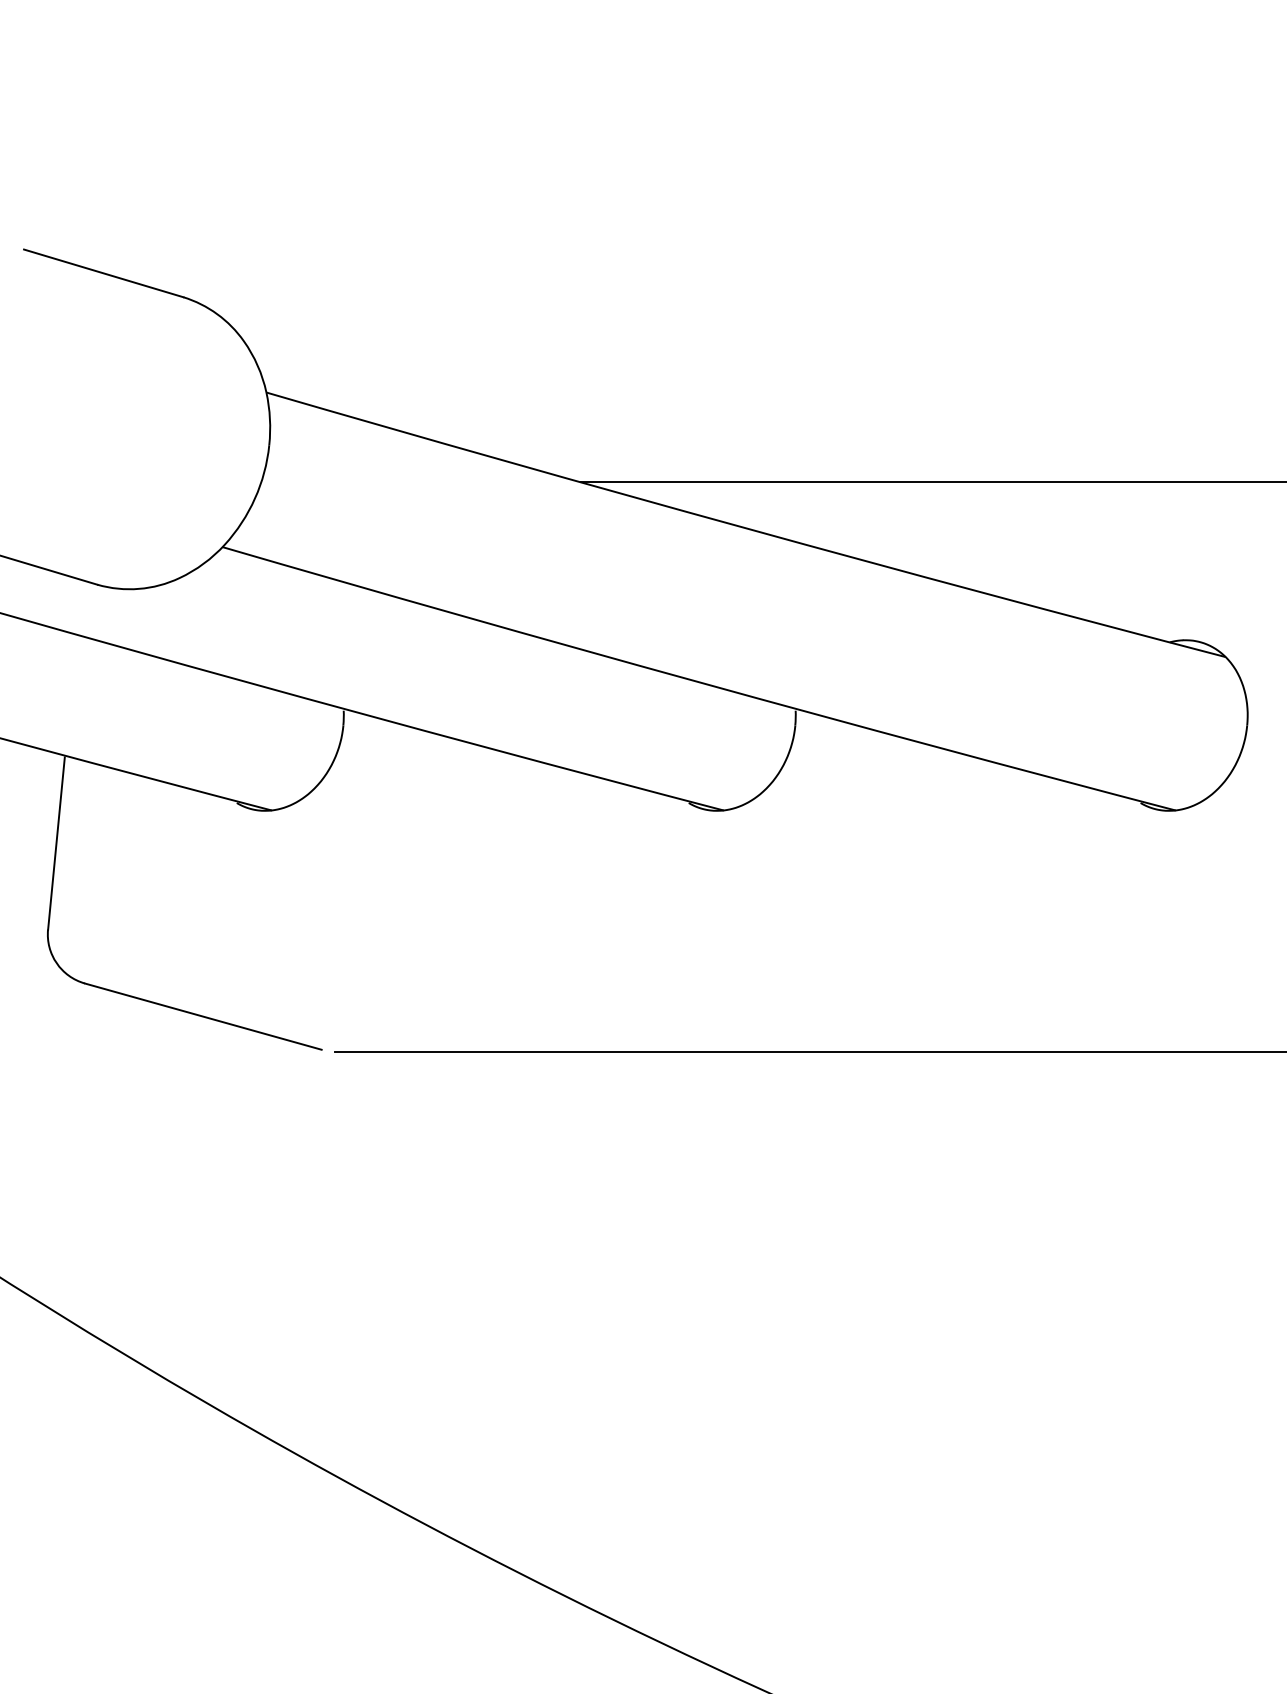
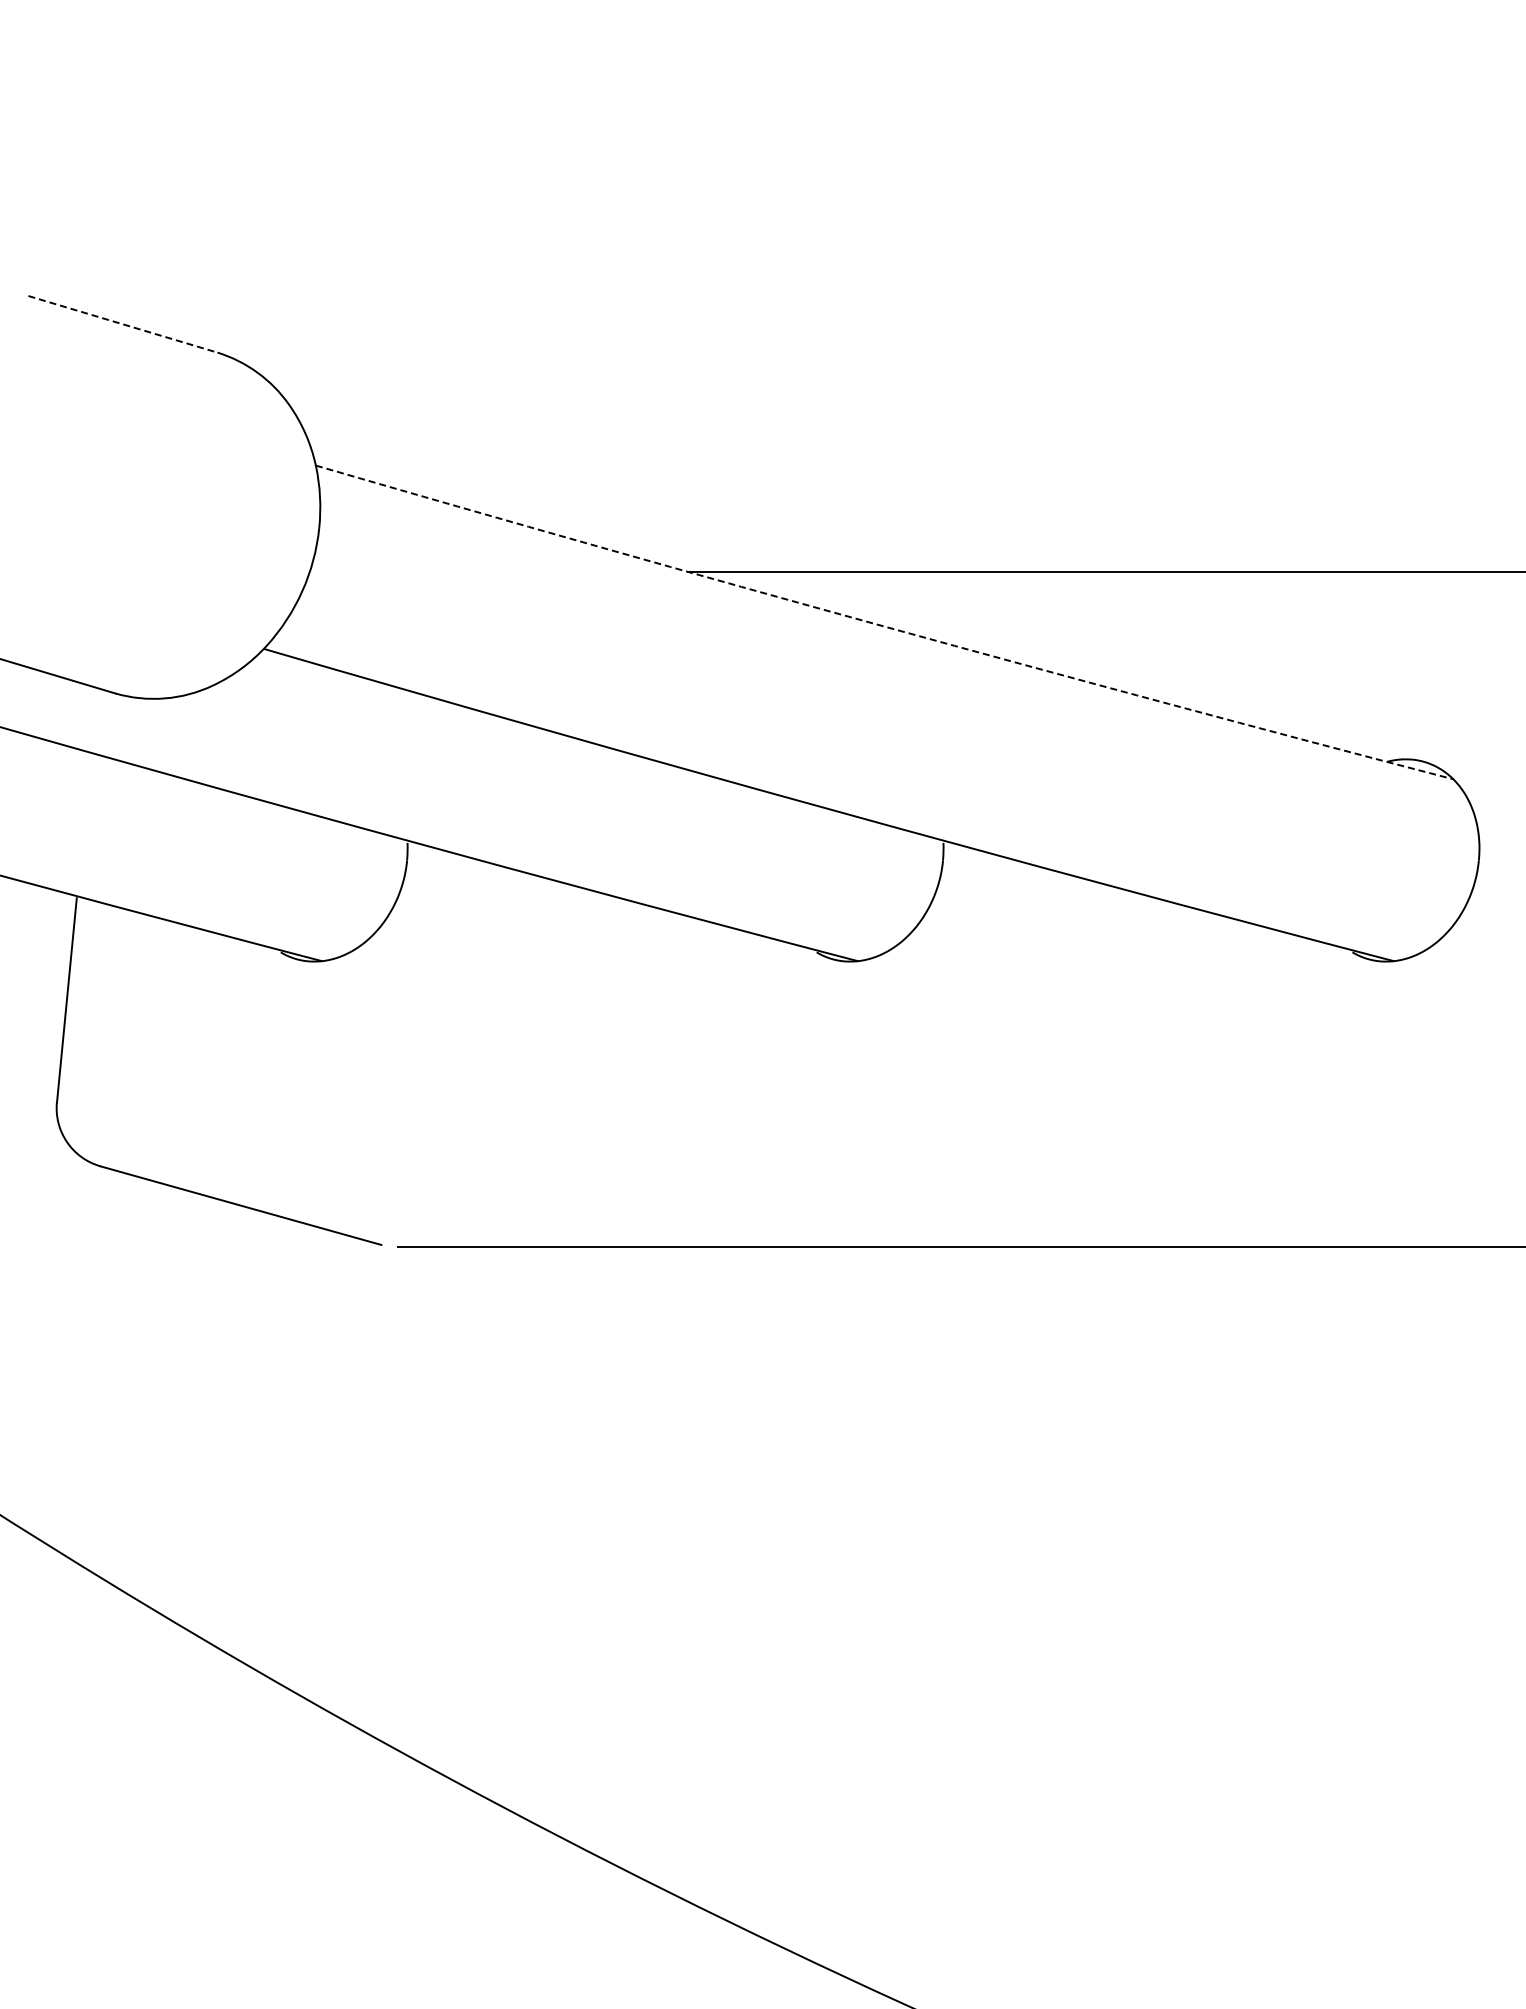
line: (103, 273) -> (122, 324), solid -> dashed
arc: (745, 528) -> (883, 626), solid -> dashed

